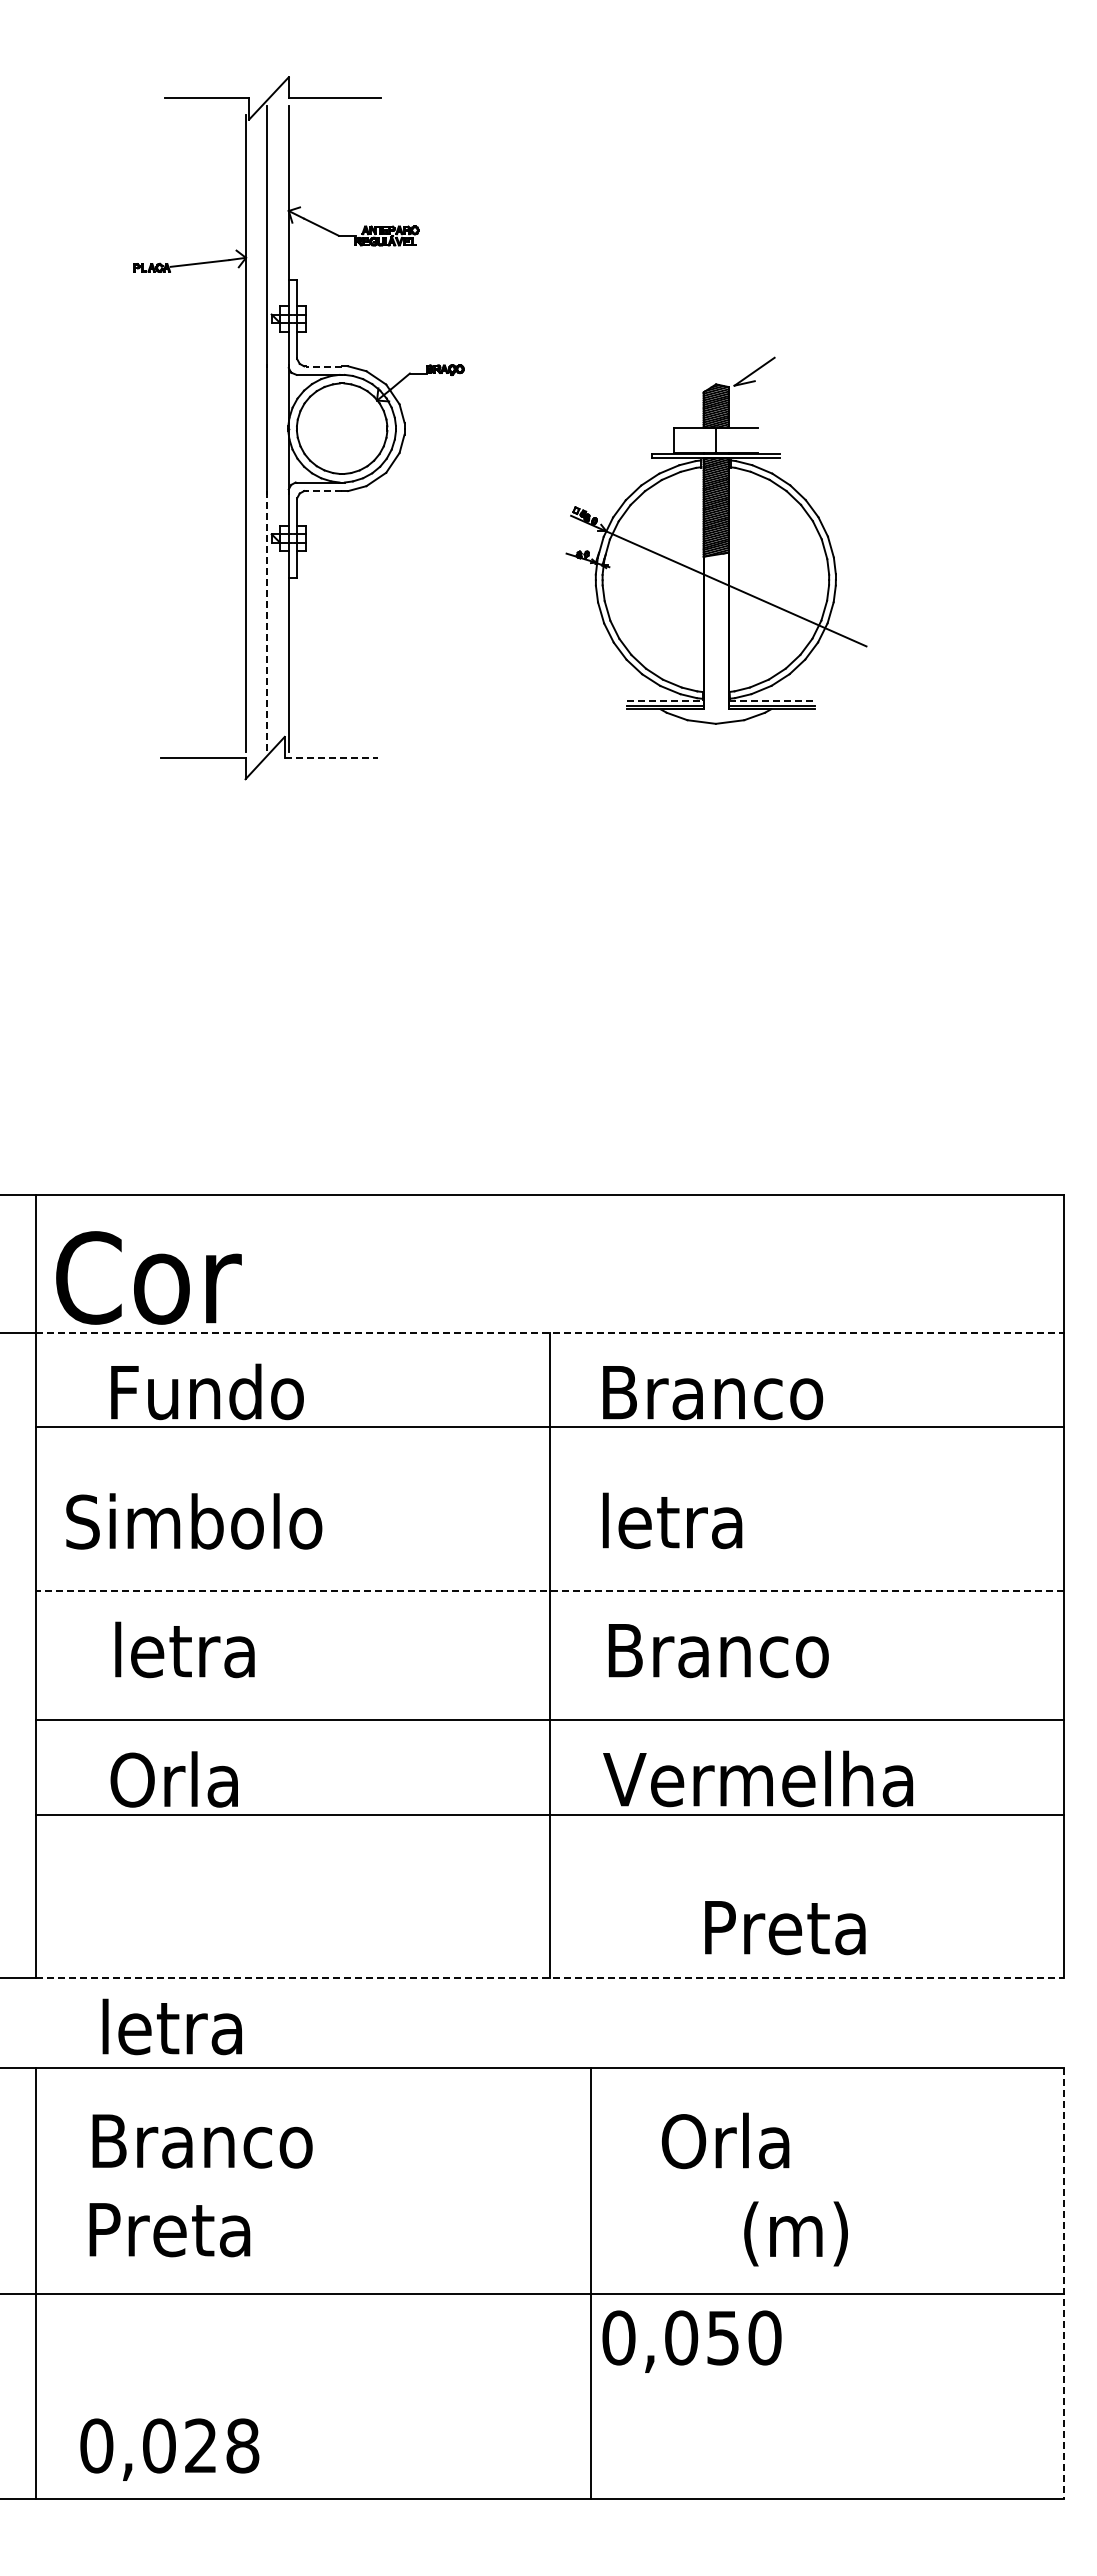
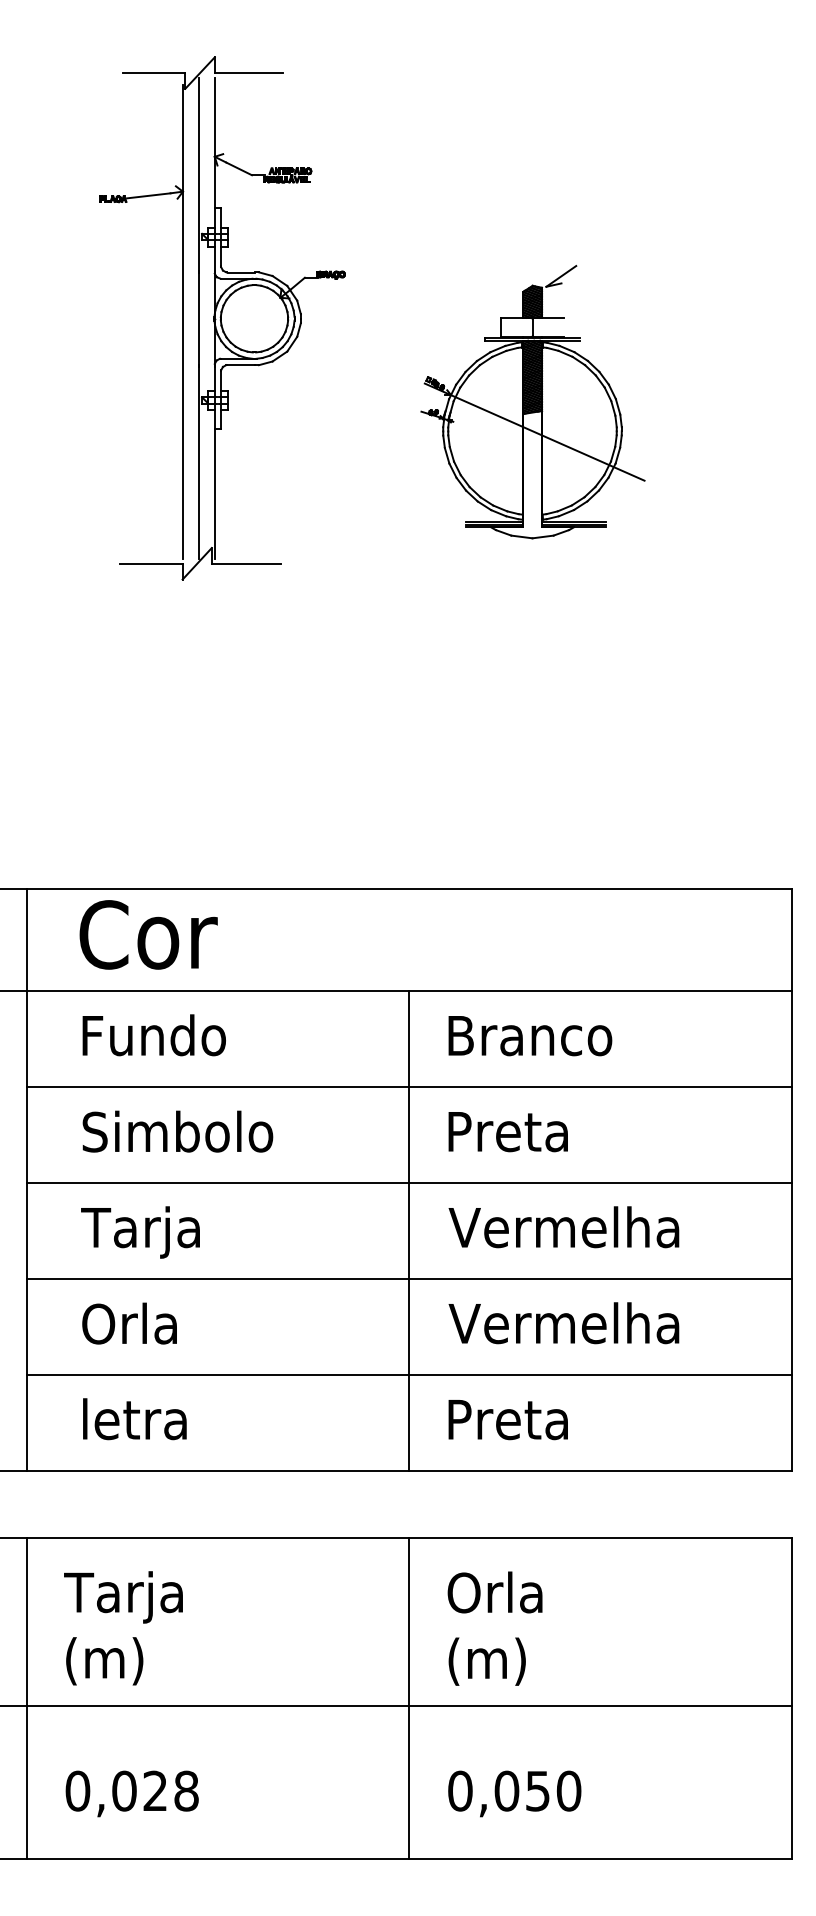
line: (323, 366) -> (240, 272), dashed -> solid
line: (323, 491) -> (240, 365), dashed -> solid
line: (267, 621) -> (198, 462), dashed -> solid
line: (665, 701) -> (495, 521), dashed -> solid
line: (772, 701) -> (574, 521), dashed -> solid
line: (331, 758) -> (246, 564), dashed -> solid
text: (148, 1277) -> (148, 934), moved
line: (550, 1332) -> (409, 991), dashed -> solid
line: (549, 1426) -> (408, 1087), moved
text: (682, 1520) -> (507, 1130), letra -> Preta
text: (194, 1521) -> (178, 1131), moved
line: (549, 1590) -> (408, 1183), dashed -> solid
text: (758, 1649) -> (564, 1226), Branco -> Vermelha
text: (188, 1656) -> (140, 1232), letra -> Tarja
line: (549, 1814) -> (408, 1374), moved
text: (785, 1928) -> (508, 1420), moved
line: (550, 1977) -> (409, 1470), dashed -> solid
text: (171, 2026) -> (134, 1418), moved
text: (725, 2140) -> (495, 1592), moved
text: (199, 2147) -> (148, 1597), Branco -> Tarja
text: (169, 2233) -> (126, 1661), Preta -> (m)
text: (795, 2233) -> (486, 1661), moved
line: (591, 2283) -> (409, 1698), moved
line: (1064, 2283) -> (791, 1698), dashed -> solid
text: (691, 2341) -> (514, 1793), moved
text: (169, 2449) -> (132, 1793), moved

